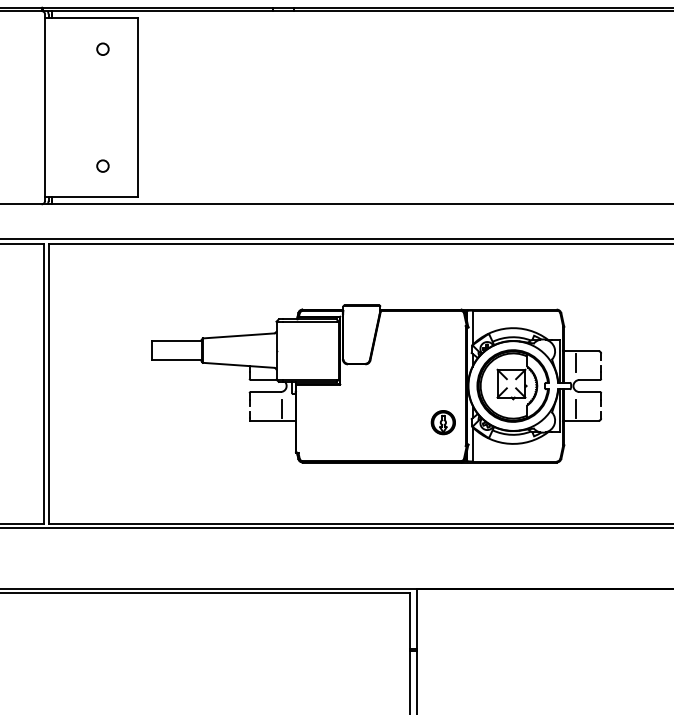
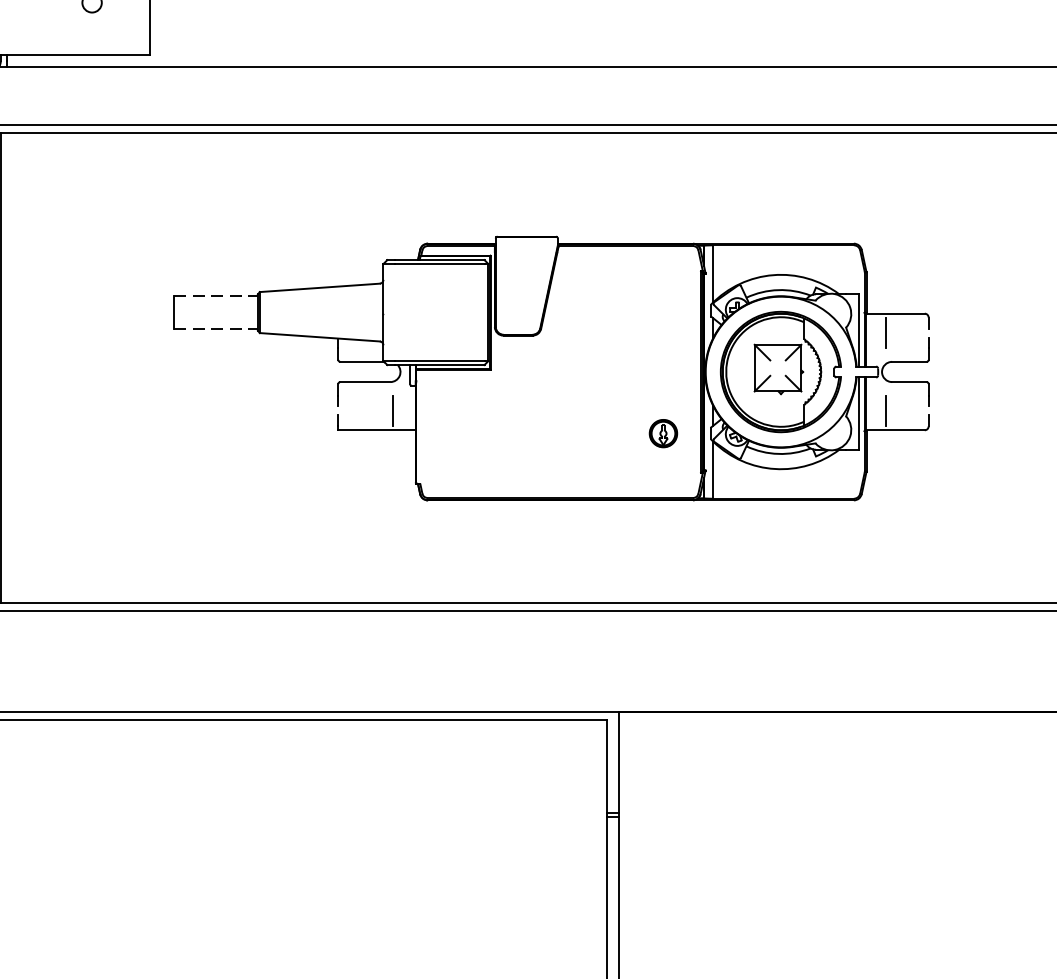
line: (176, 340) -> (215, 295), solid -> dashed
line: (176, 360) -> (215, 329), solid -> dashed
part: (442, 422) -> (662, 433), size x0.7

